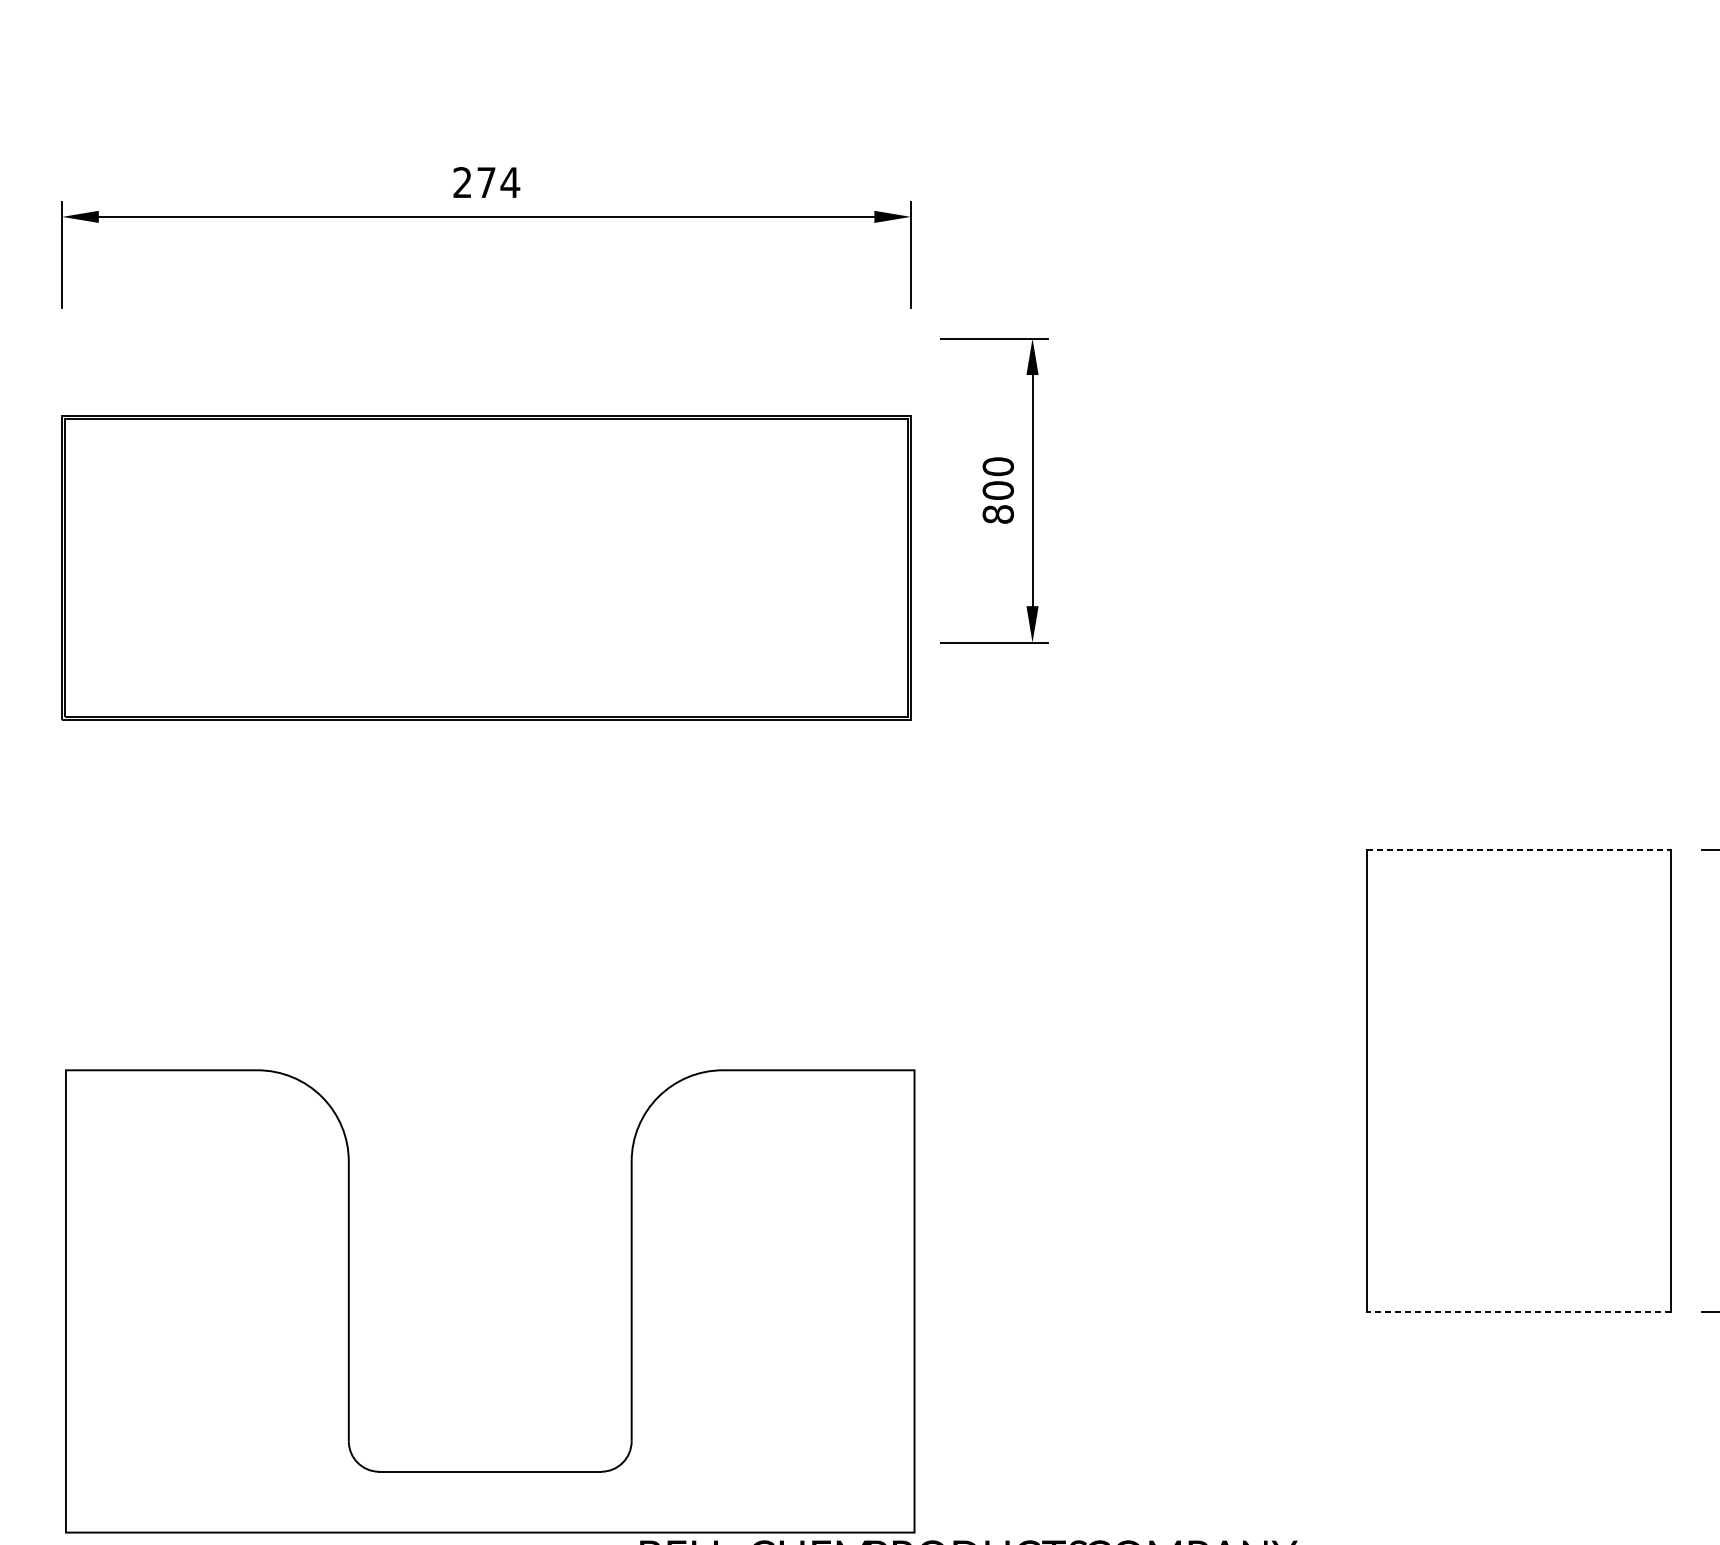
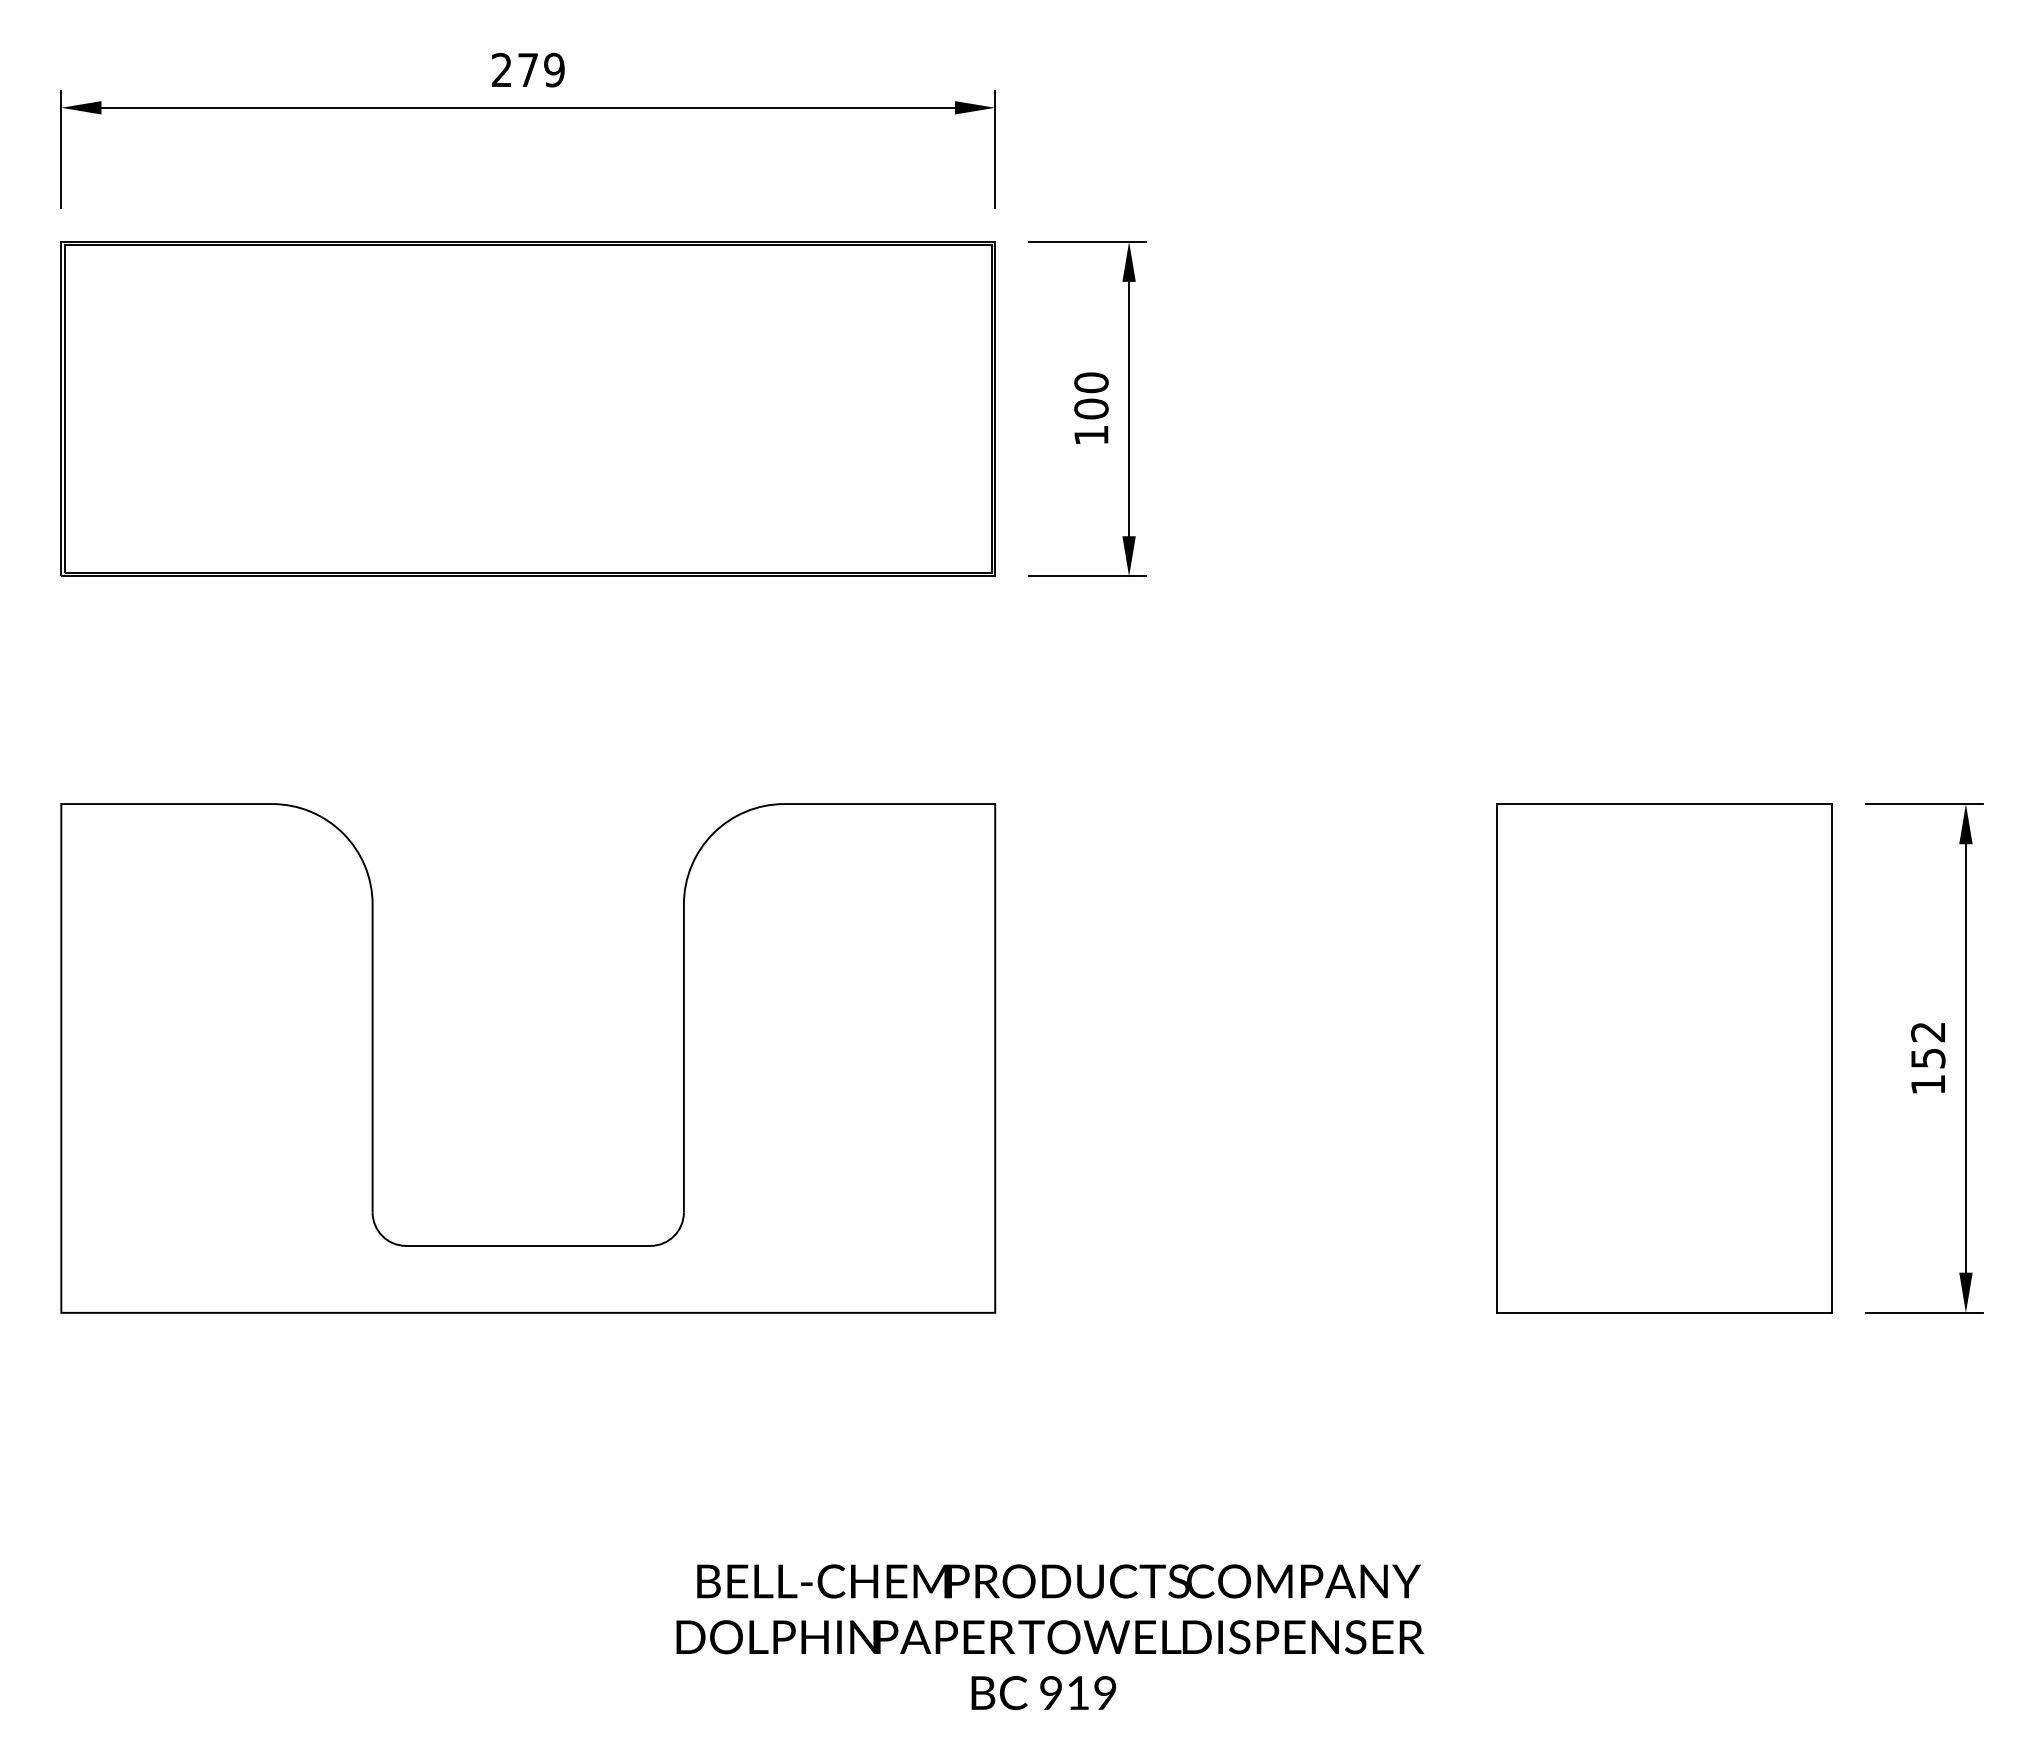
text: (510, 182) -> (554, 69), 274 -> 279
text: (998, 514) -> (1091, 435), 800 -> 100
part: (485, 567) -> (527, 408), moved
line: (1519, 849) -> (1665, 804), dashed -> solid
part: (349, 1301) -> (373, 1058), moved
line: (1518, 1311) -> (1664, 1312), dashed -> solid

